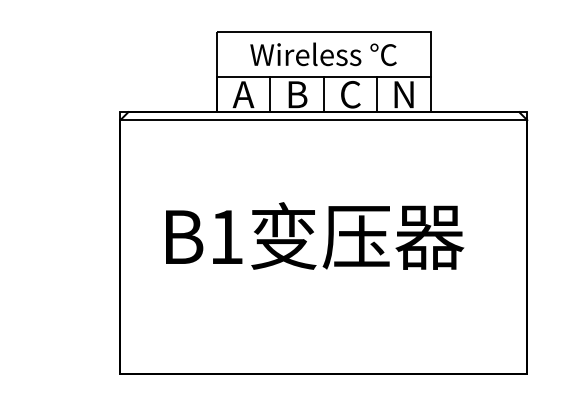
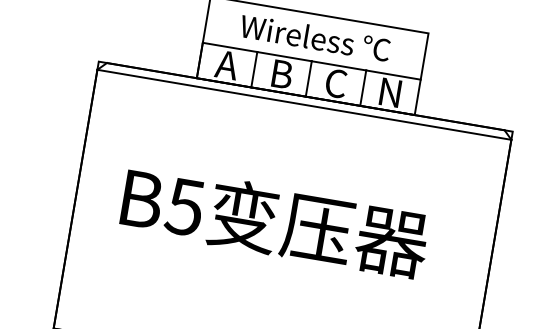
text: (225, 237) -> (184, 207), B1 -> B5

